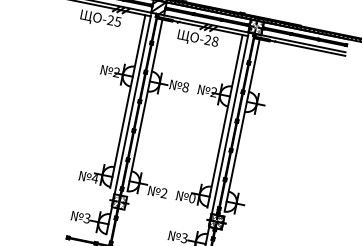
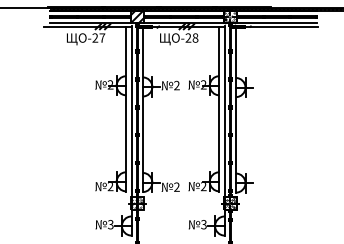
text: (118, 21) -> (102, 37), -25 -> -27
text: (185, 87) -> (176, 85), 8 -> 2
text: (94, 179) -> (110, 187), 4 -> 2
text: (192, 198) -> (203, 186), 0 -> 2

